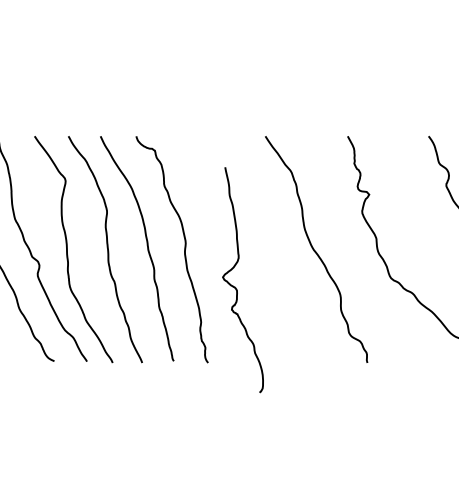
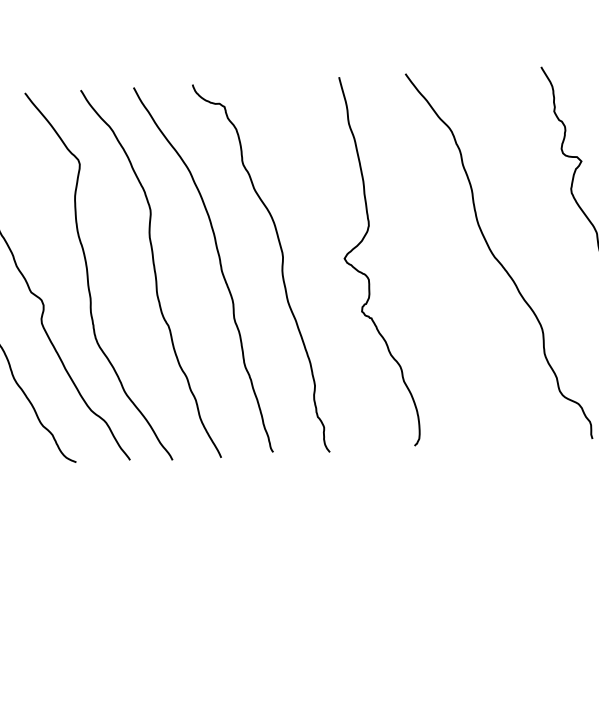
curve: (235, 286) -> (366, 272), moved

